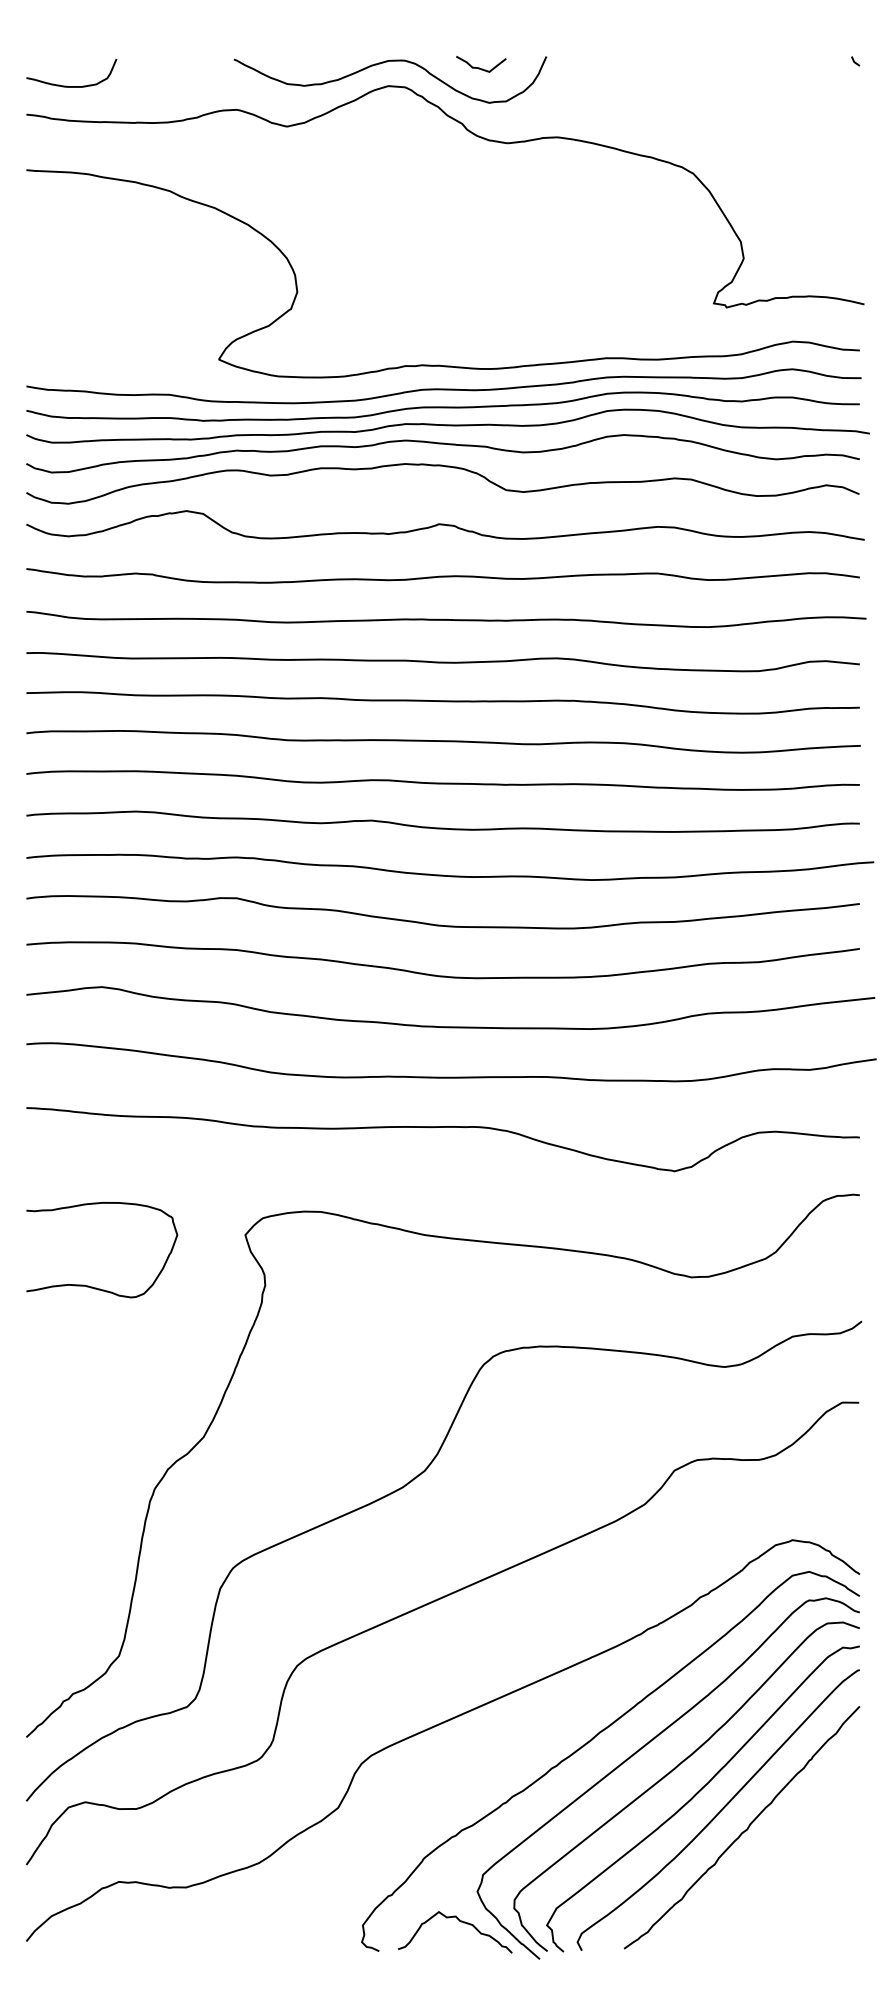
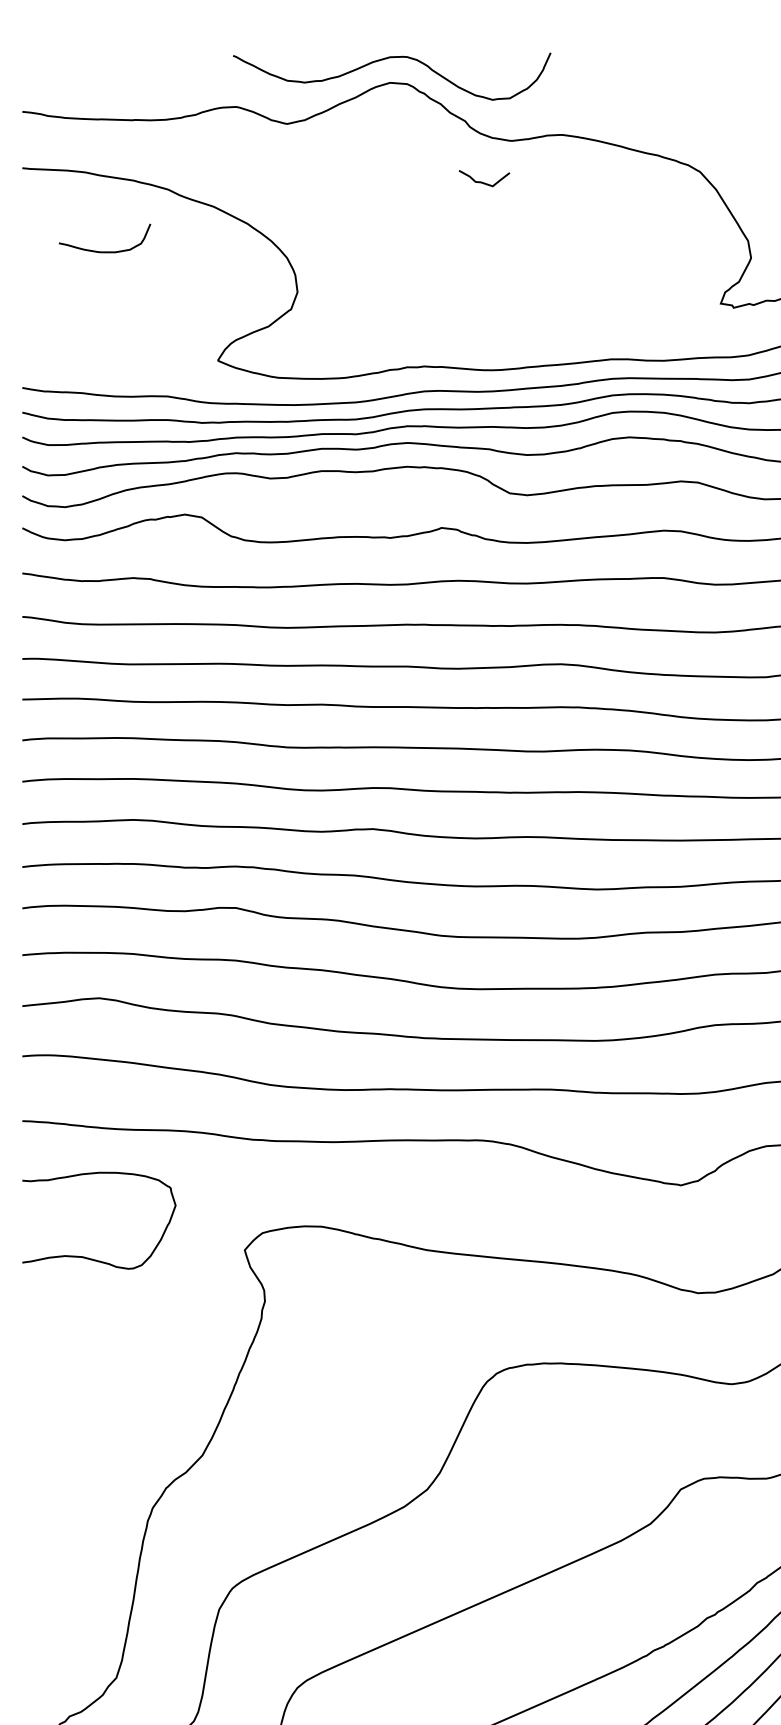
curve: (479, 67) -> (482, 181), moved
curve: (66, 85) -> (99, 250), moved
curve: (92, 1286) -> (89, 1257), moved

